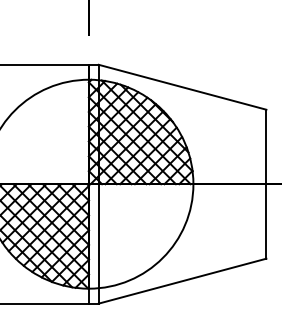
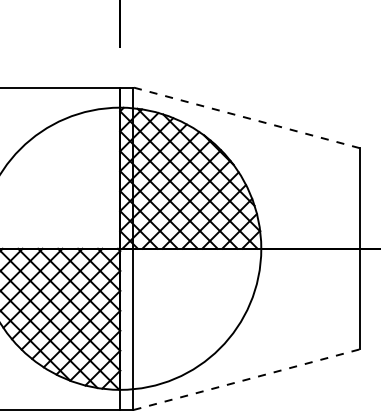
line: (182, 87) -> (246, 117), solid -> dashed
line: (183, 281) -> (247, 379), solid -> dashed

